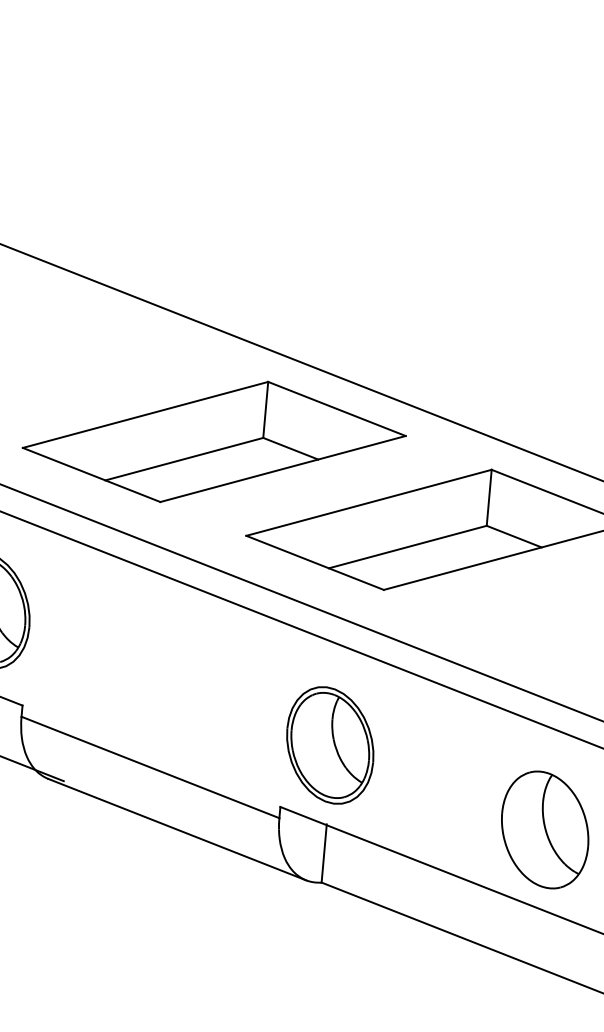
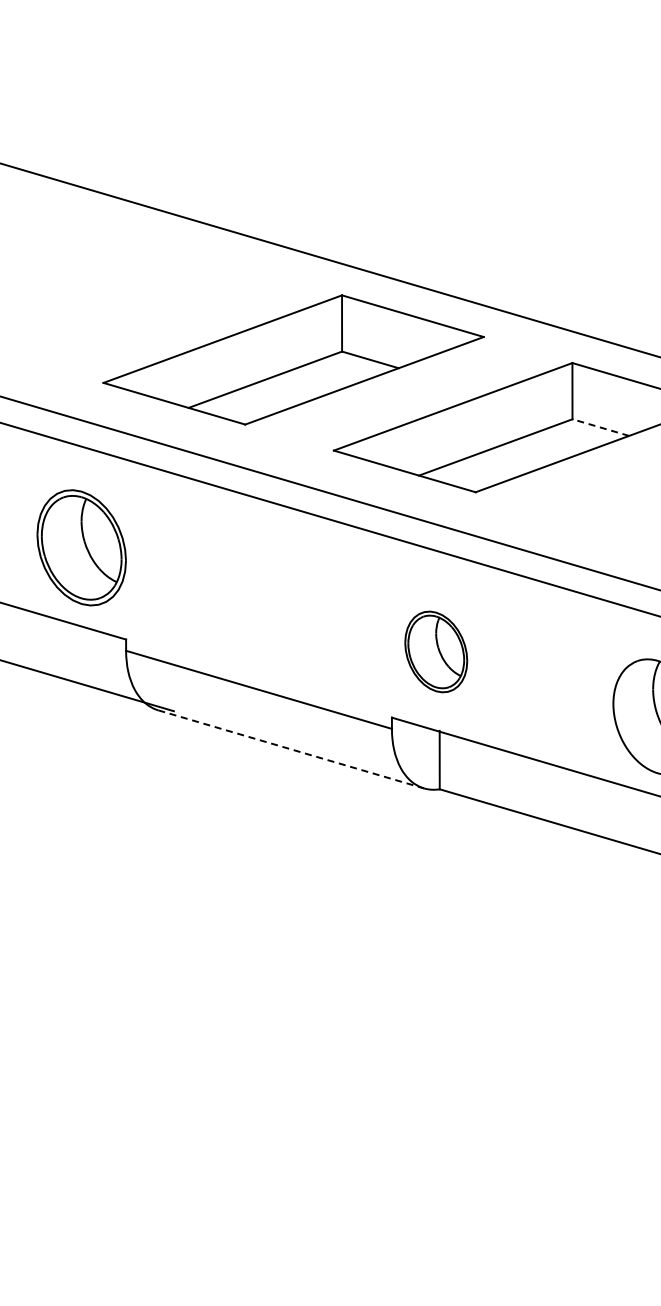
line: (513, 536) -> (600, 427), solid -> dashed
part: (330, 745) -> (436, 651), size x0.7
line: (177, 829) -> (291, 749), solid -> dashed

